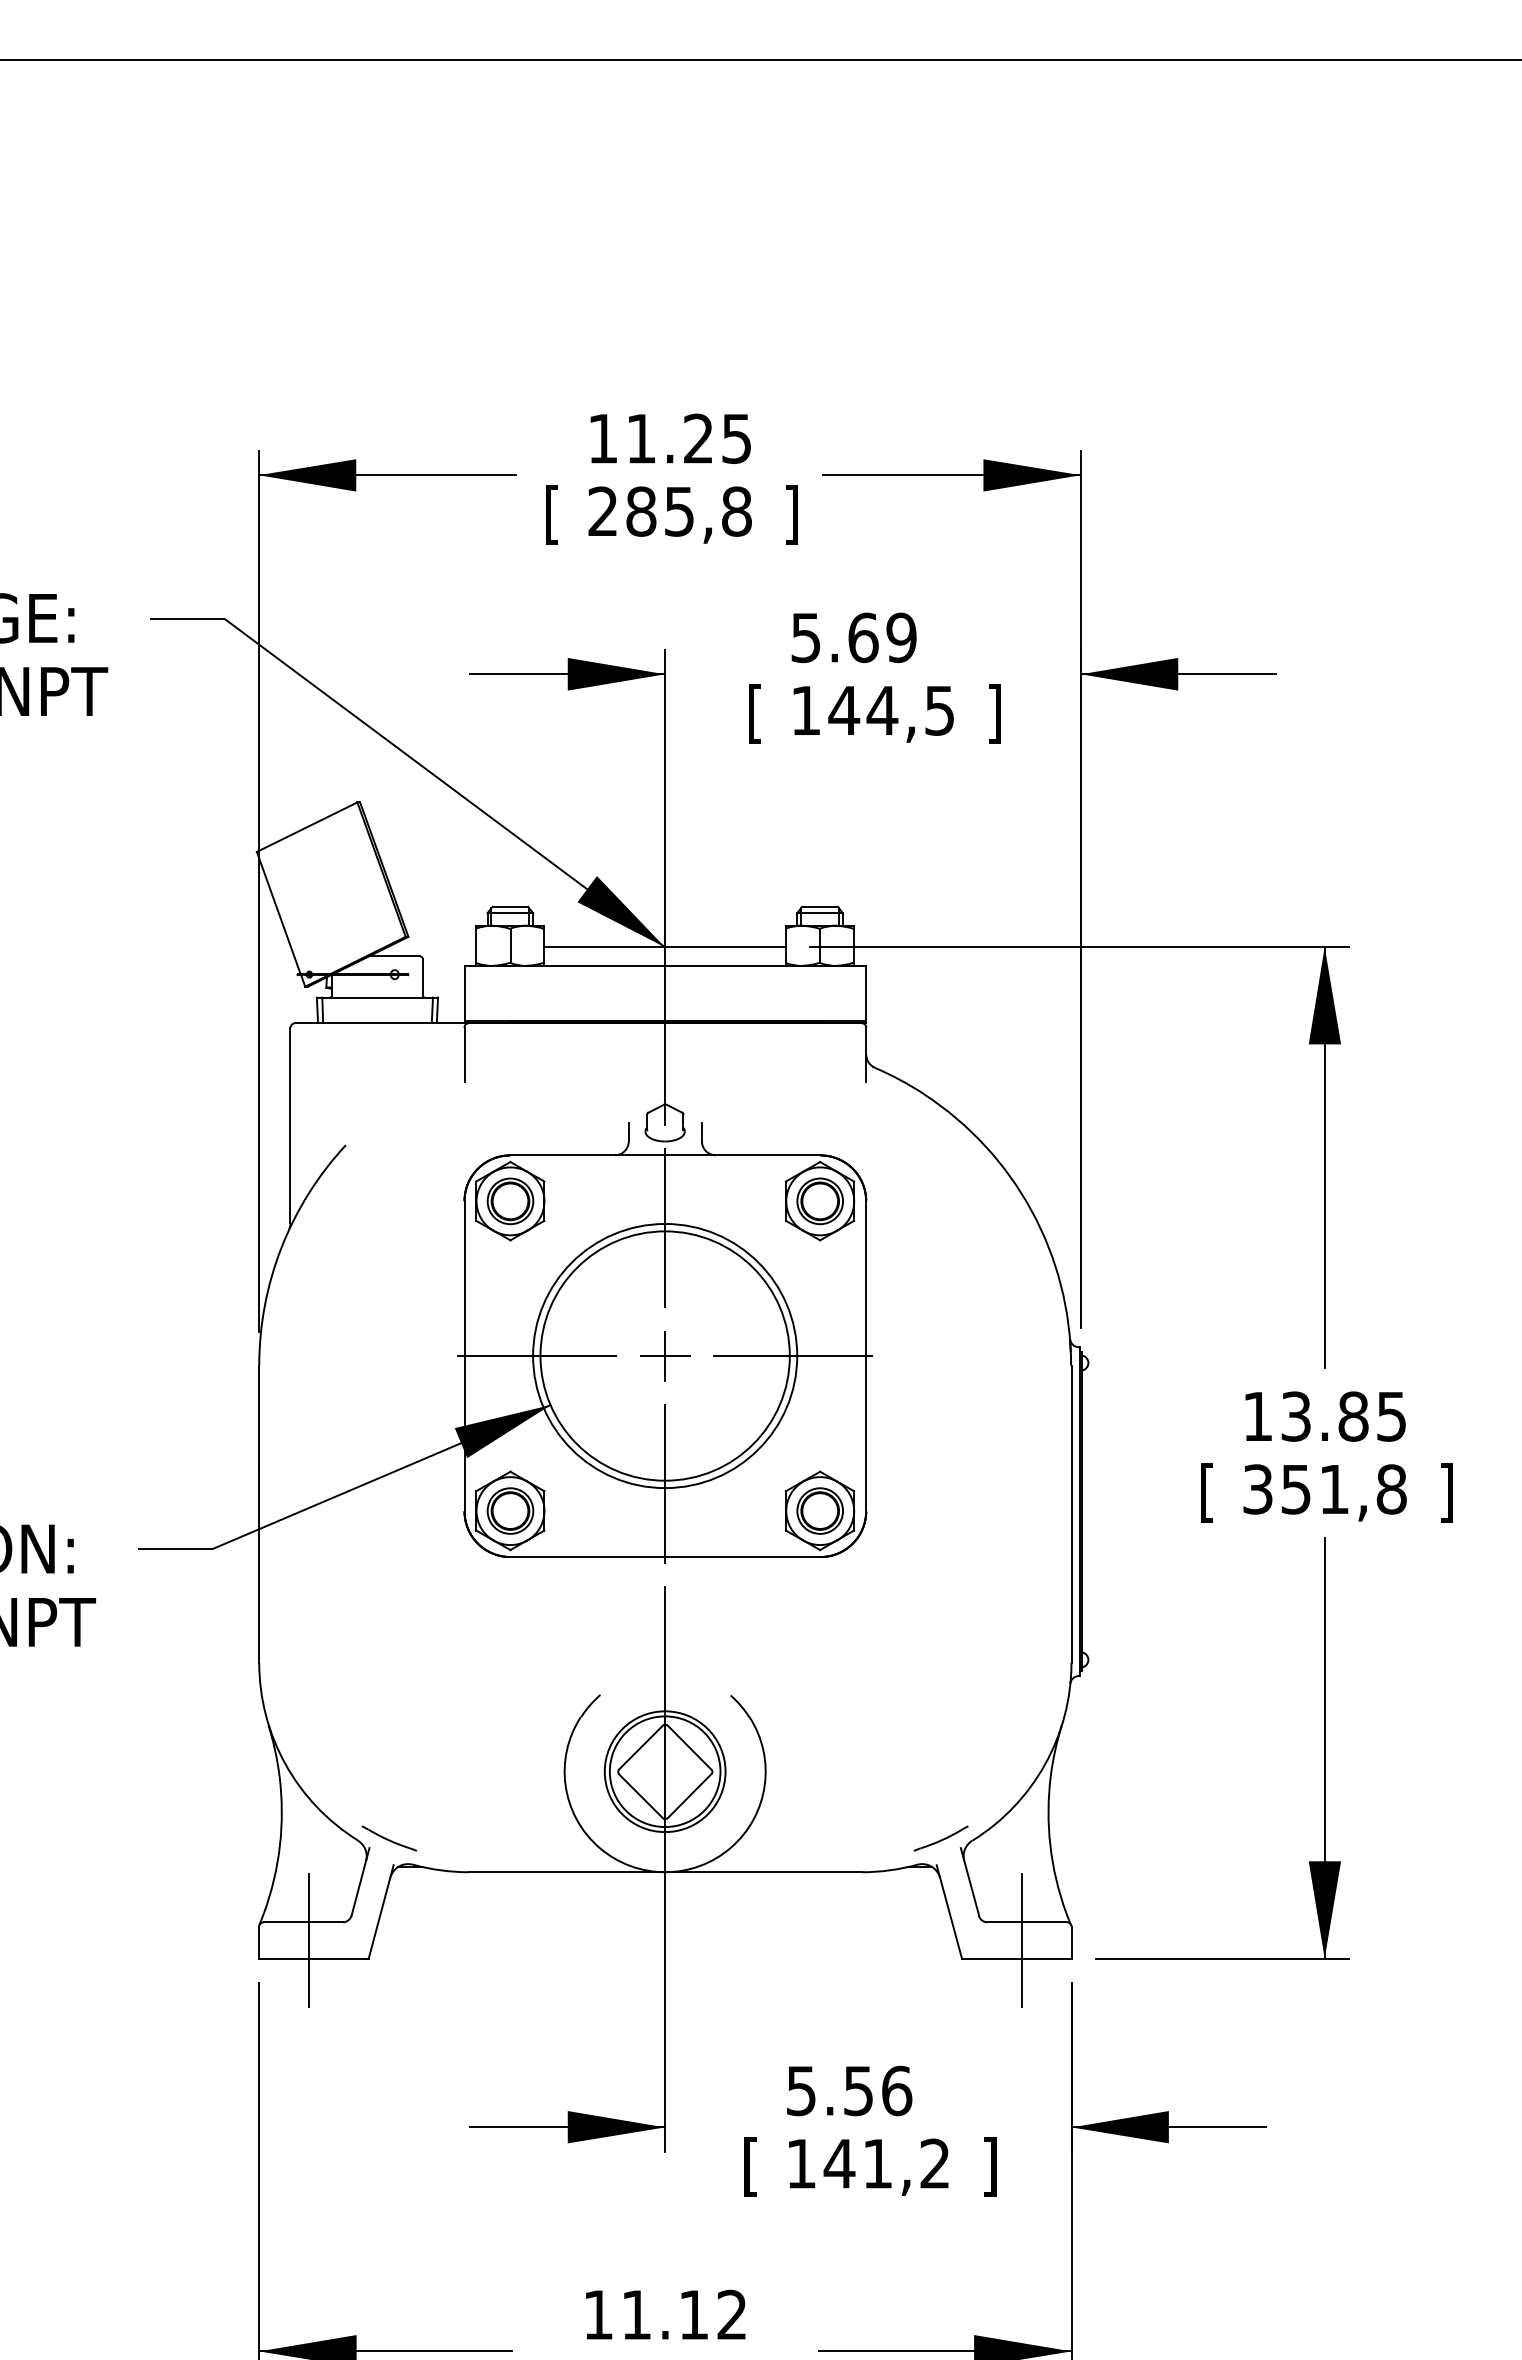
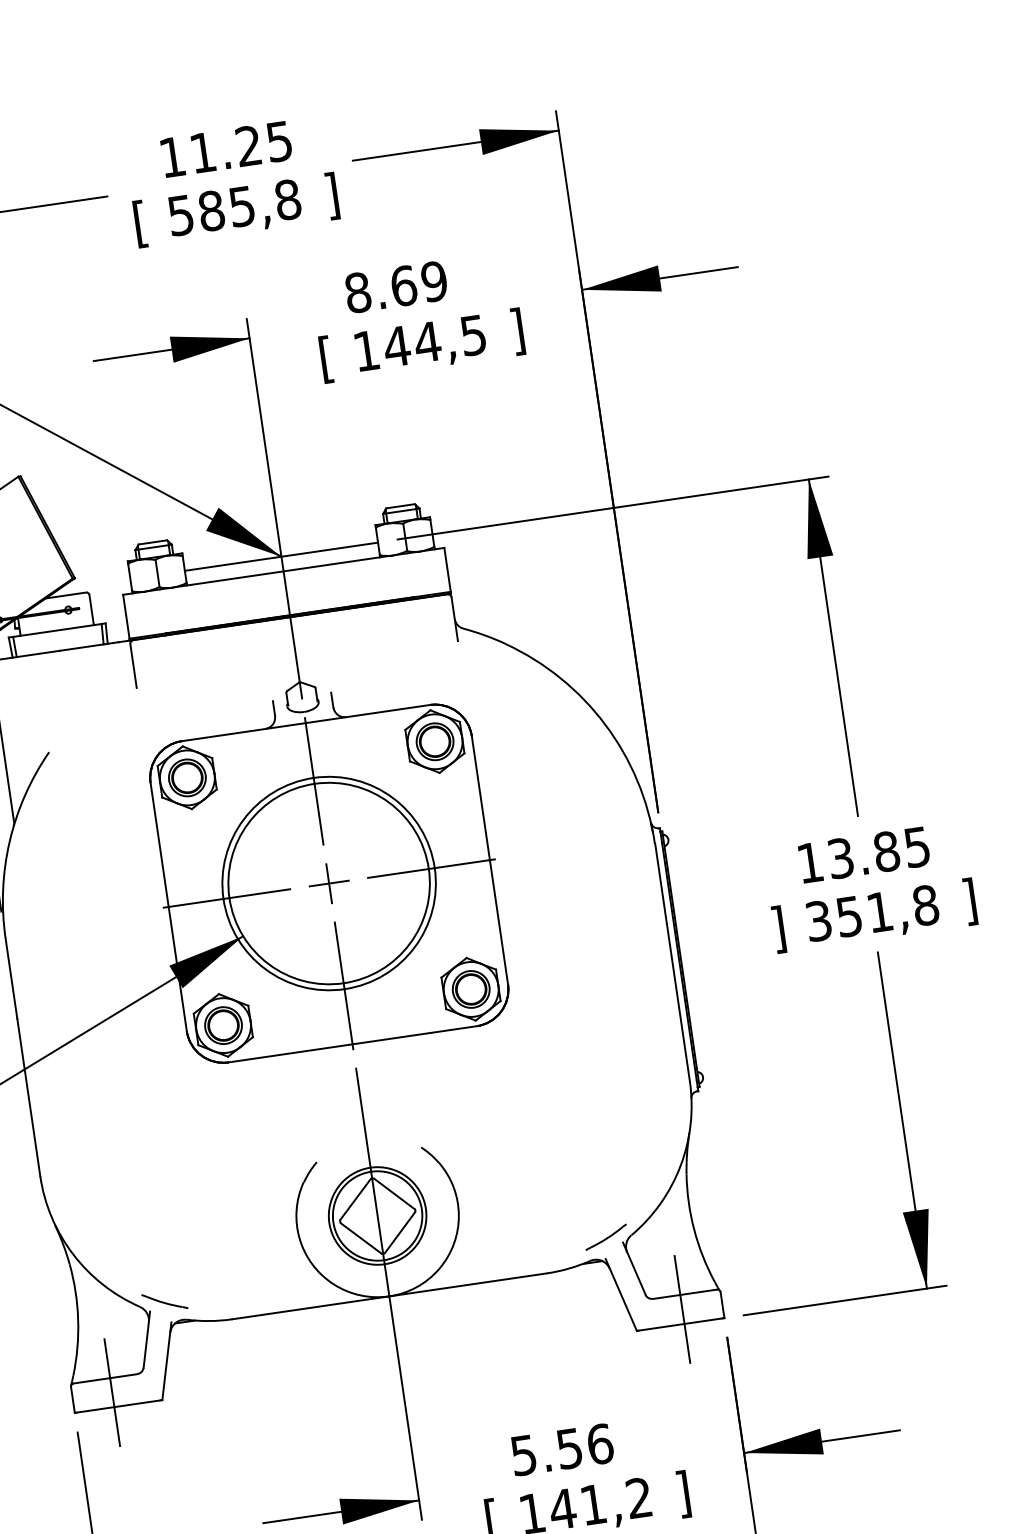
text: (602, 511) -> (180, 215), 285,8 -> 585,8
text: (806, 637) -> (358, 292), 5.69 -> 8.69
text: (1207, 1492) -> (778, 929), [ -> ]

